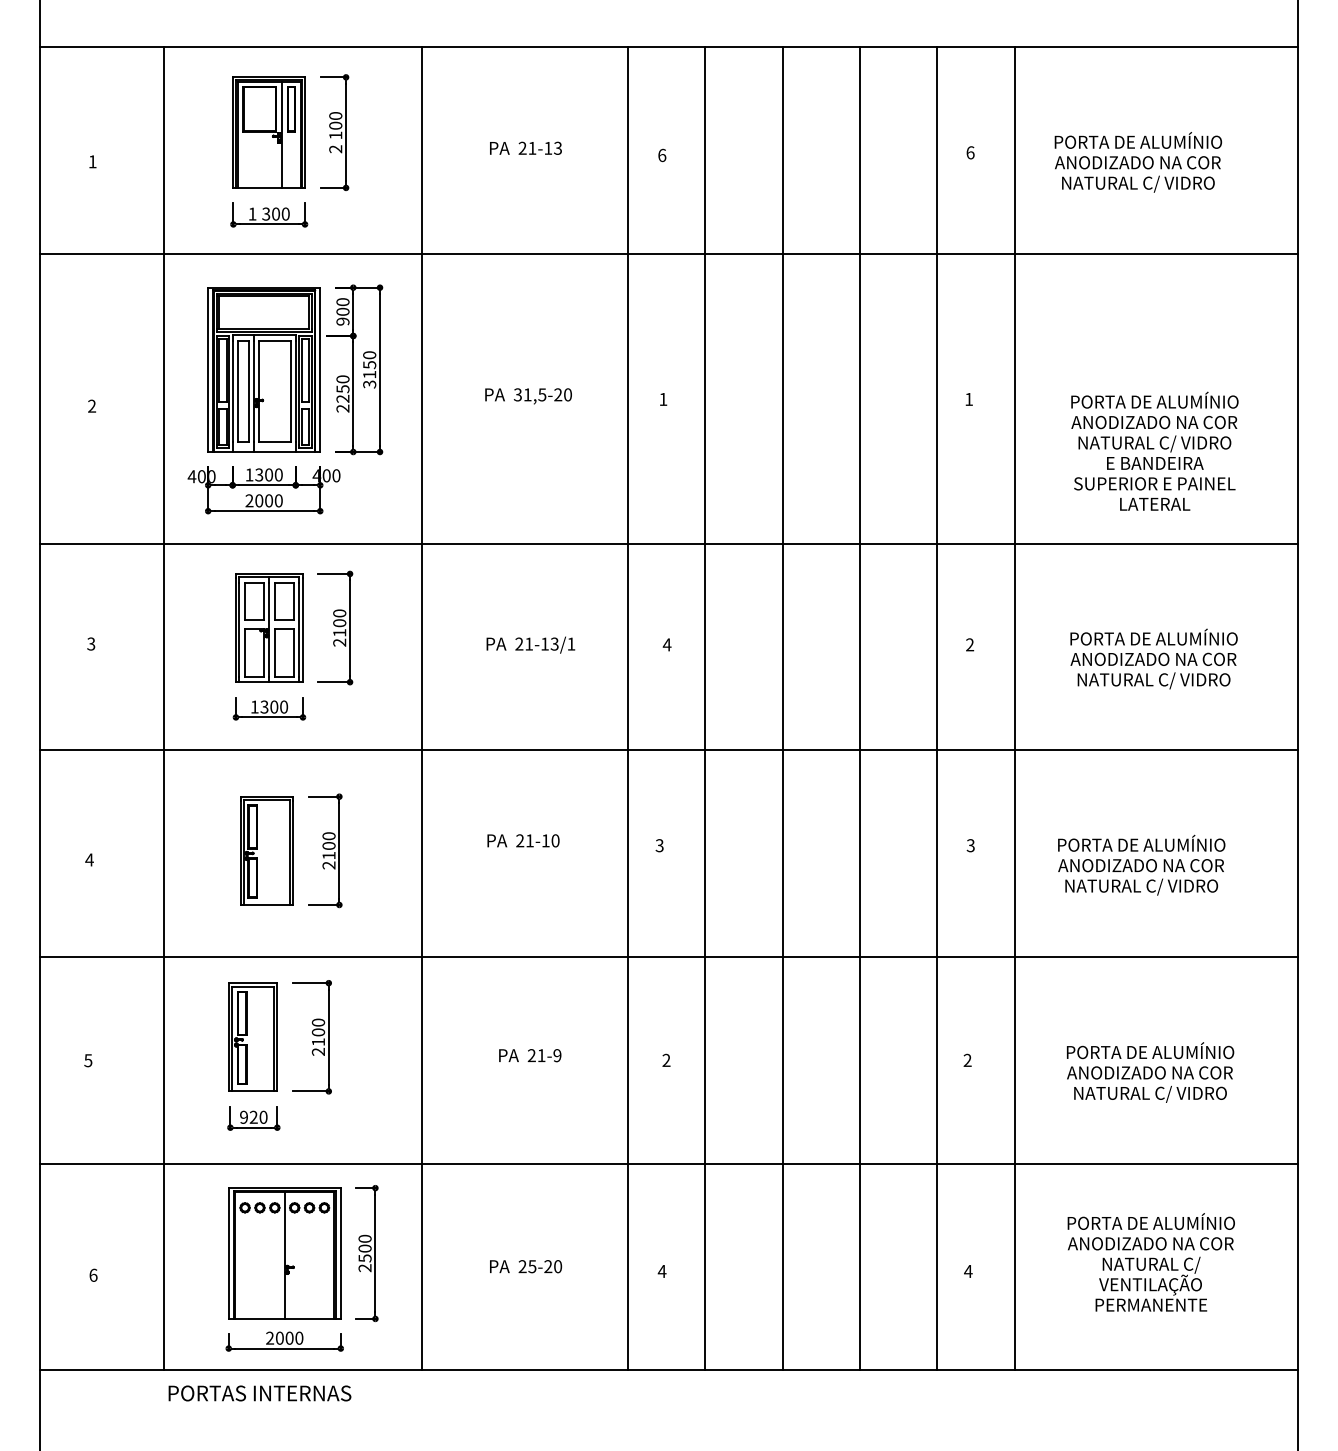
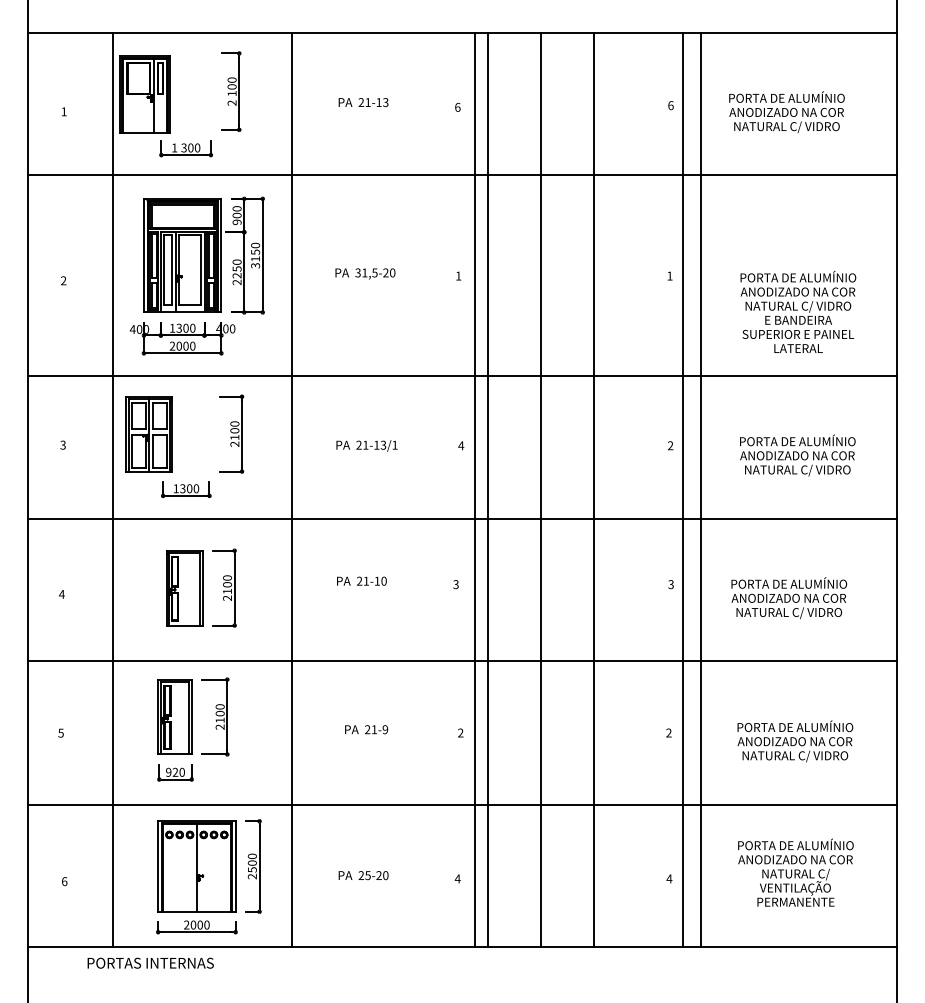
part: (268, 132) -> (144, 94), moved
part: (268, 628) -> (148, 434), moved
line: (628, 708) -> (475, 489), moved
line: (936, 708) -> (682, 489), moved
text: (259, 1392) -> (150, 962), moved

